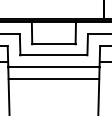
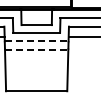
line: (53, 67) -> (36, 41), solid -> dashed
line: (53, 79) -> (36, 49), solid -> dashed

